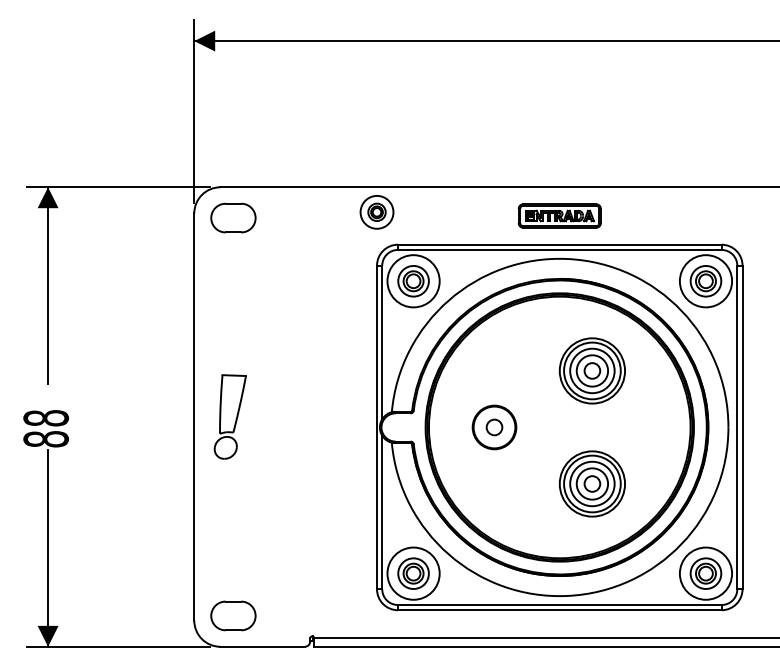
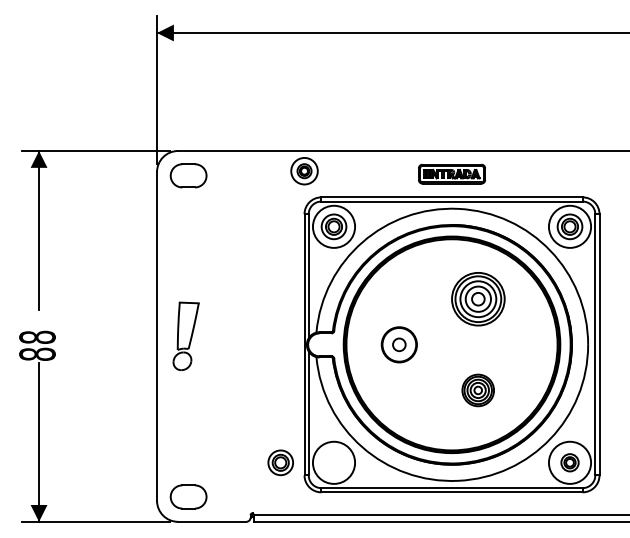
part: (591, 483) -> (477, 390), size x0.6
part: (413, 573) -> (280, 462), moved
part: (705, 573) -> (569, 462), size x0.7

